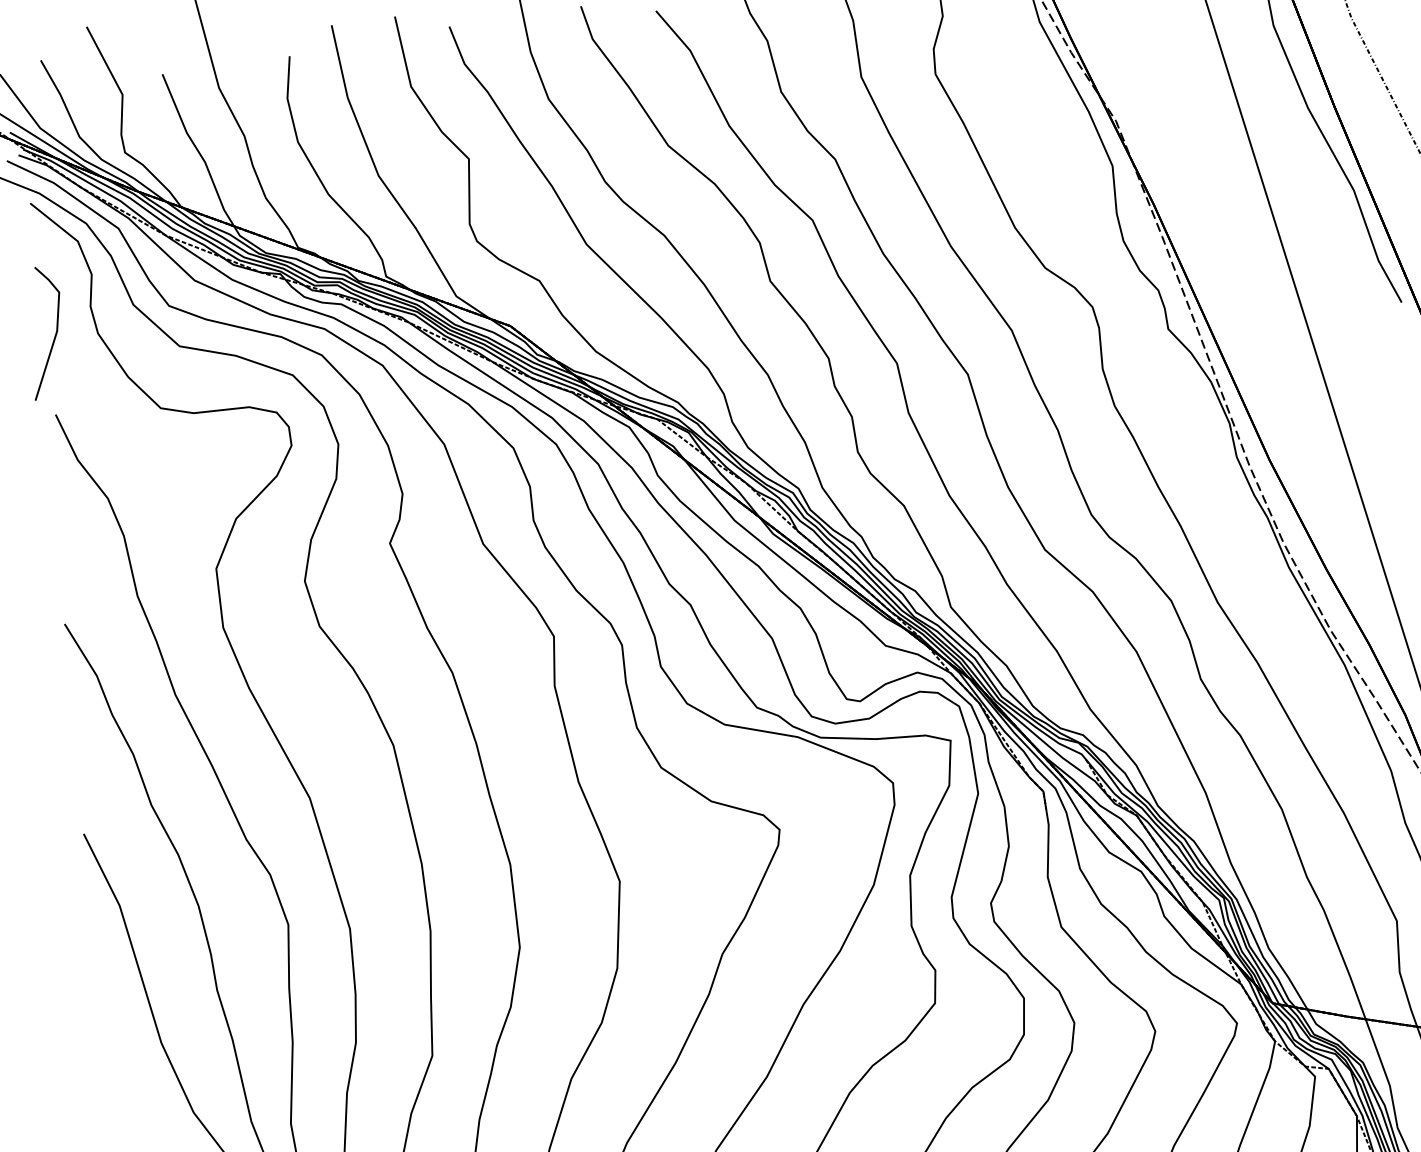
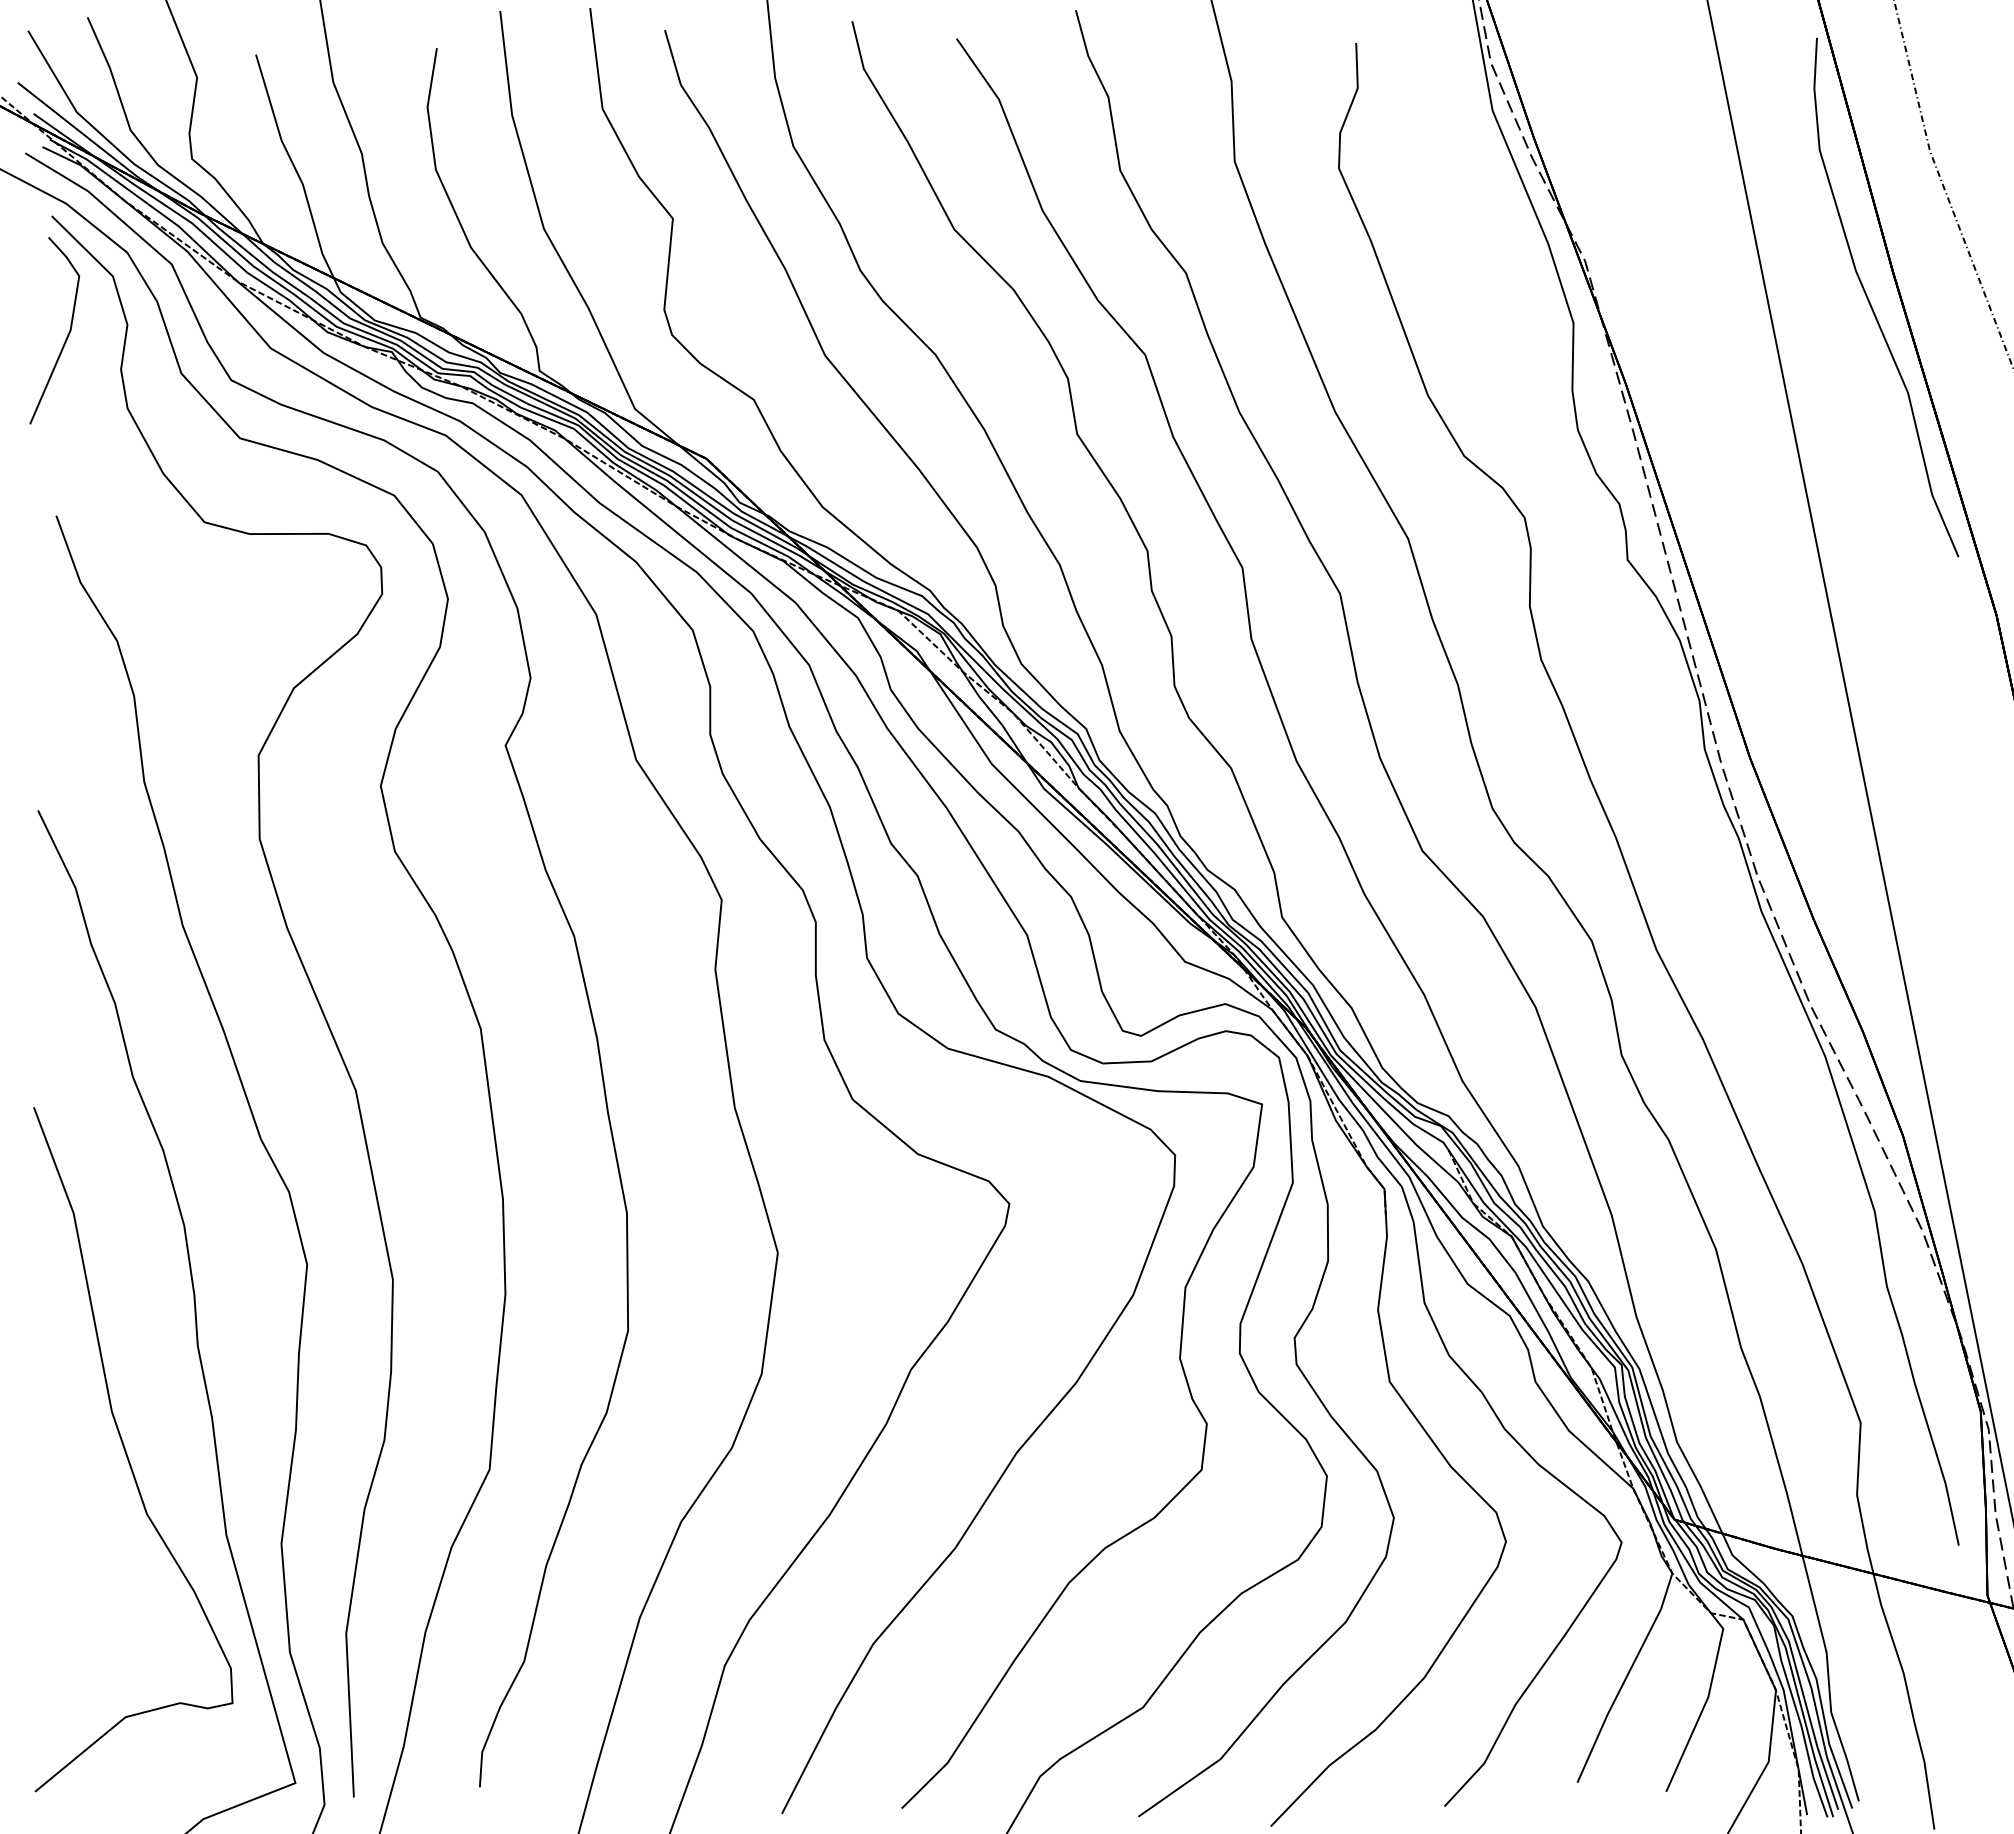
line: (54, 336) -> (66, 336), moved

